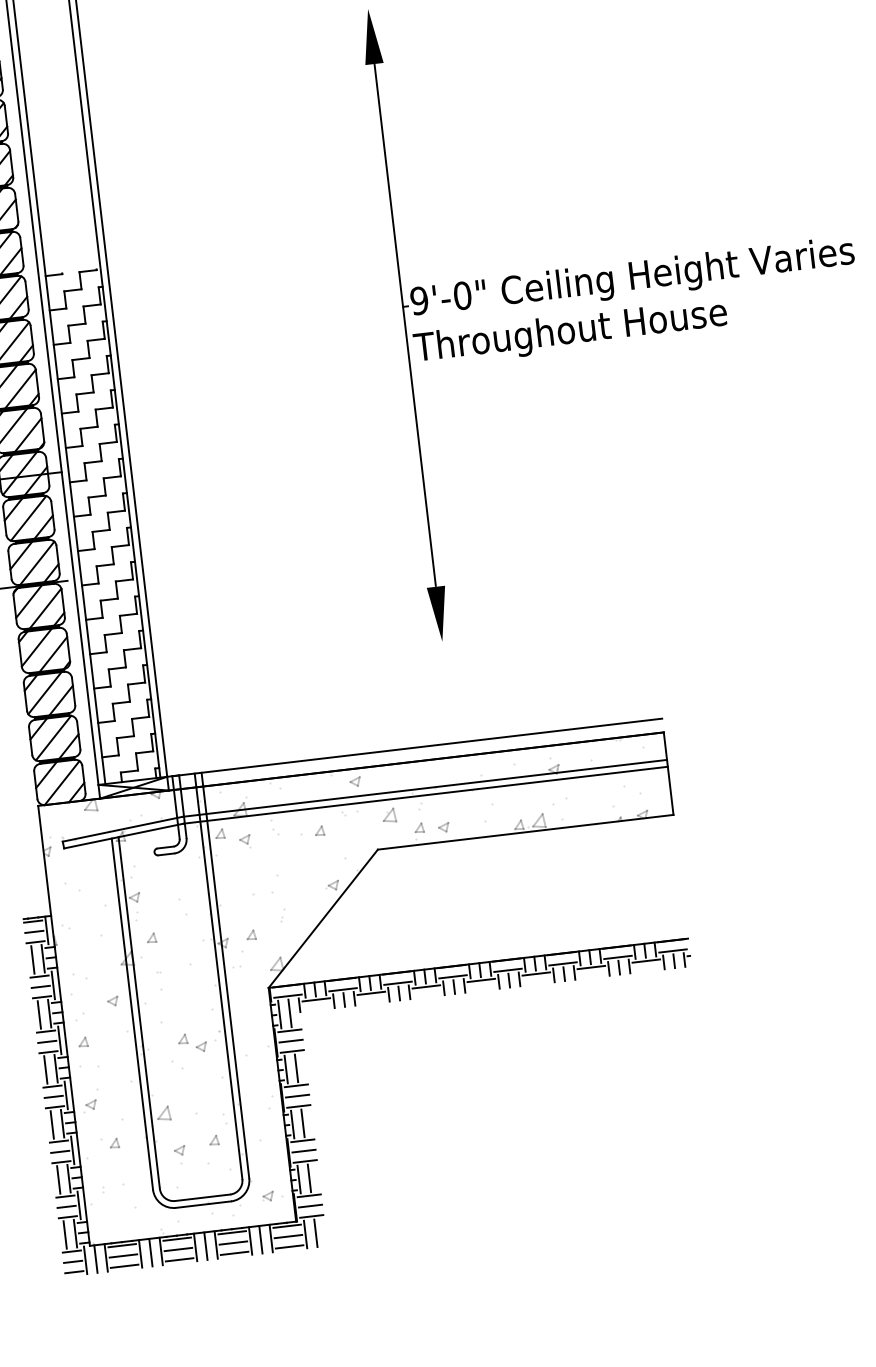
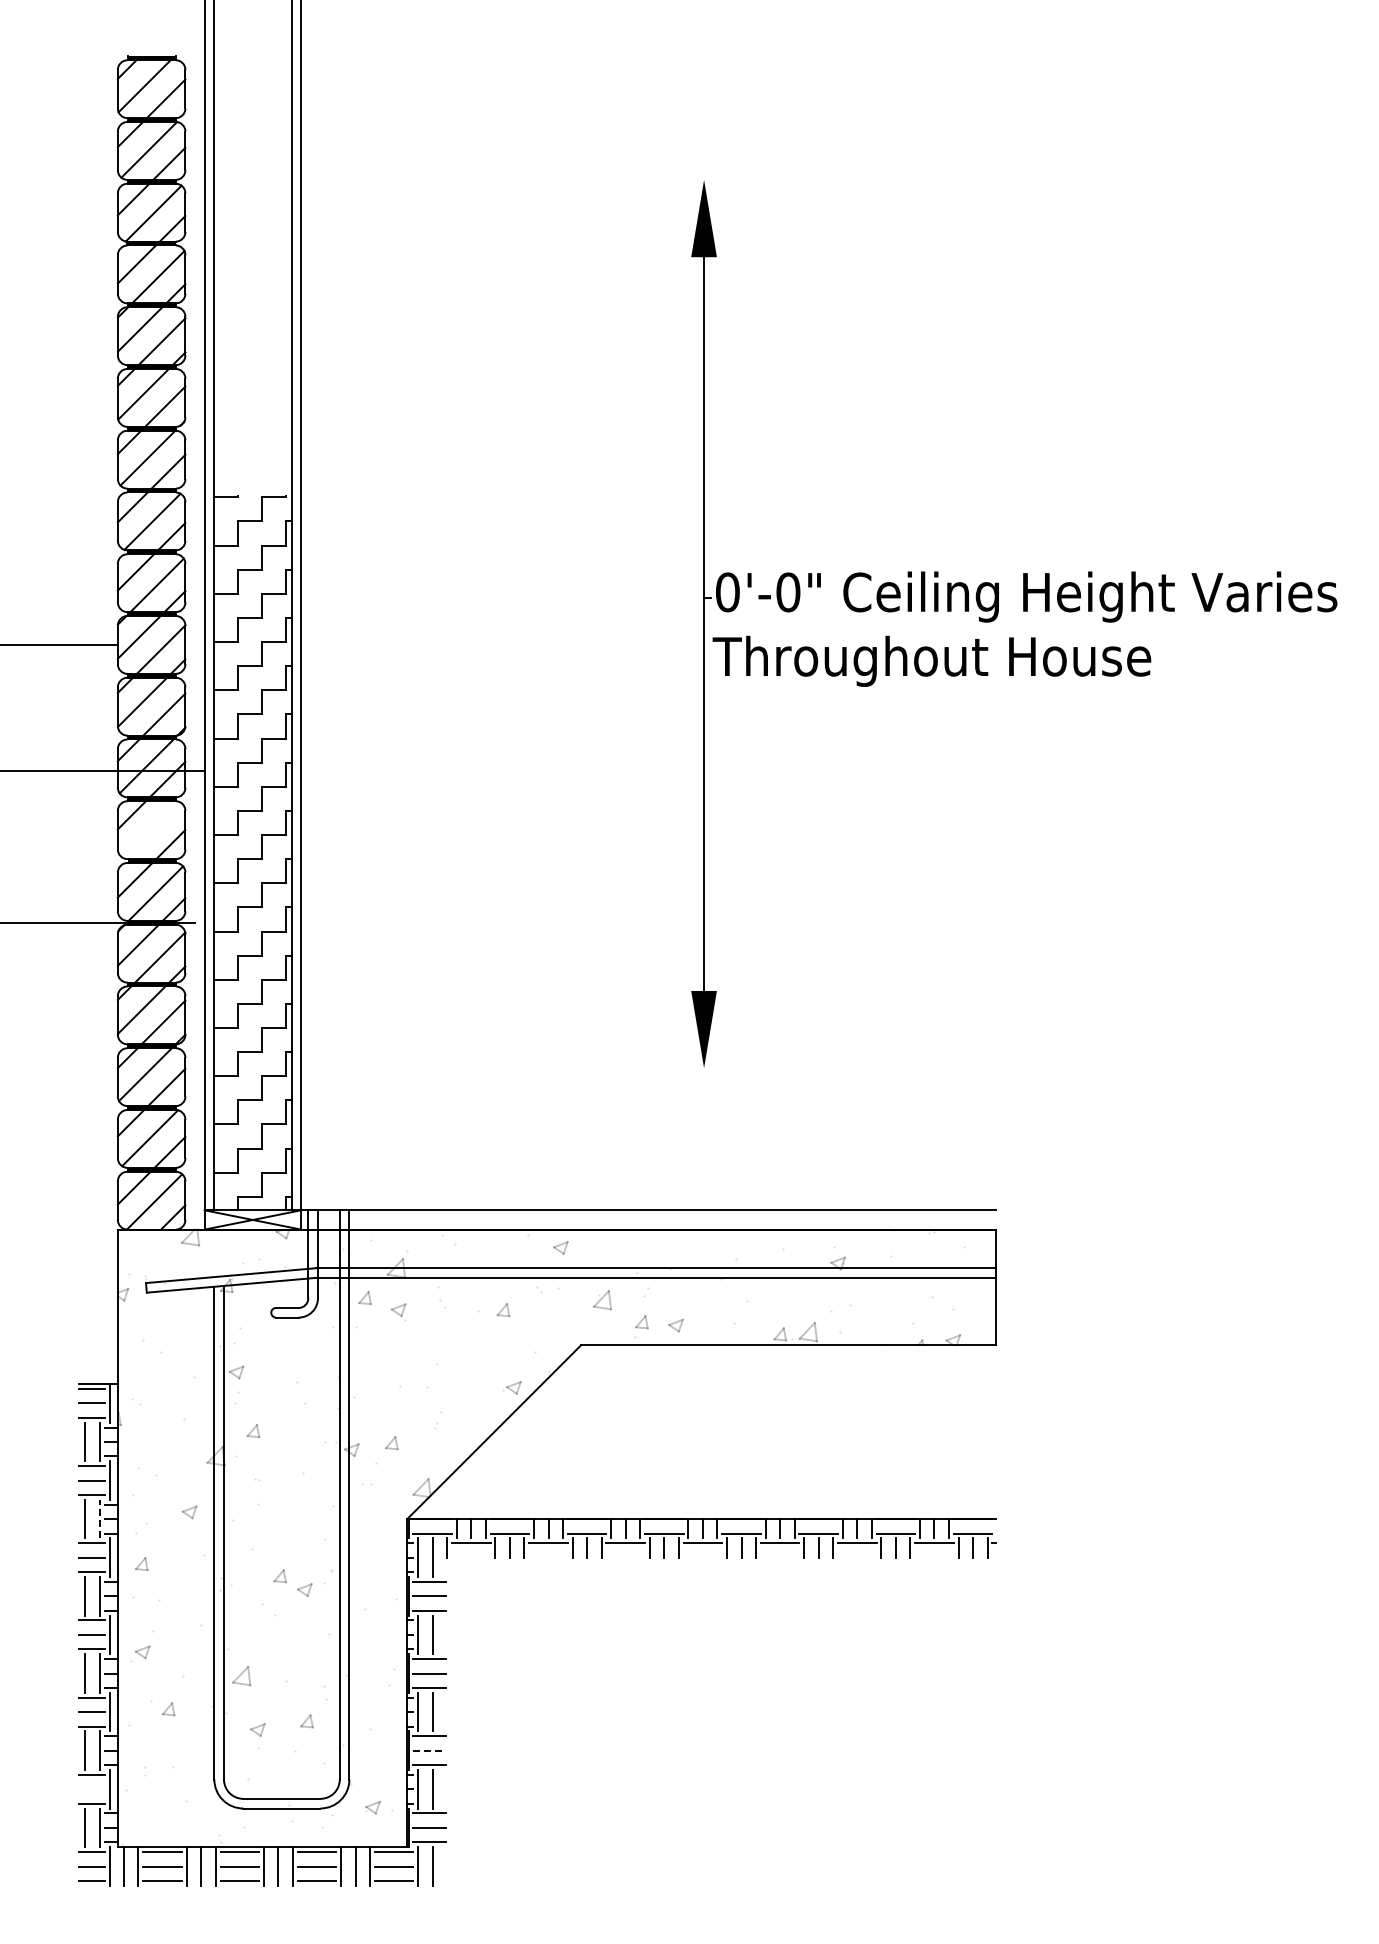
text: (419, 300) -> (727, 592), 9'-0" -> 0'-0"
line: (28, 518) -> (151, 829), removed
line: (49, 1013) -> (99, 1518), solid -> dashed
line: (304, 1150) -> (430, 1750), solid -> dashed
line: (66, 1207) -> (91, 1789), removed

